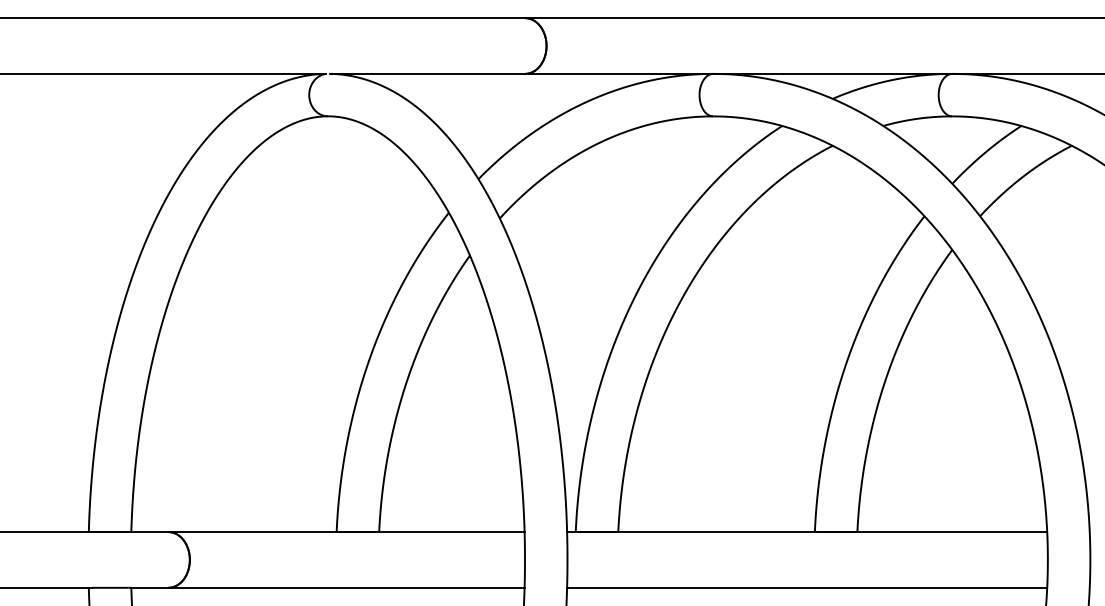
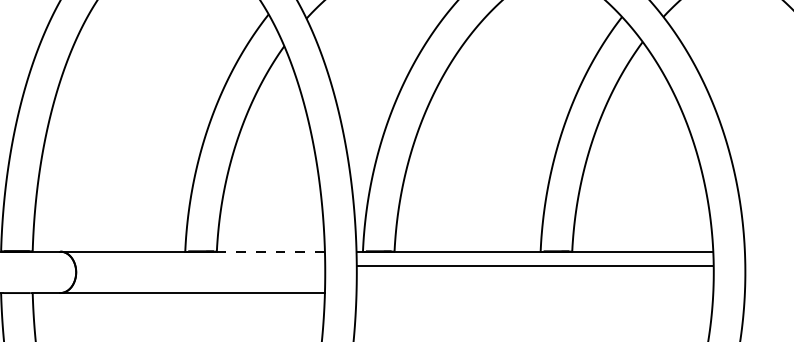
line: (451, 532) -> (270, 251), solid -> dashed
line: (807, 587) -> (535, 266), moved

